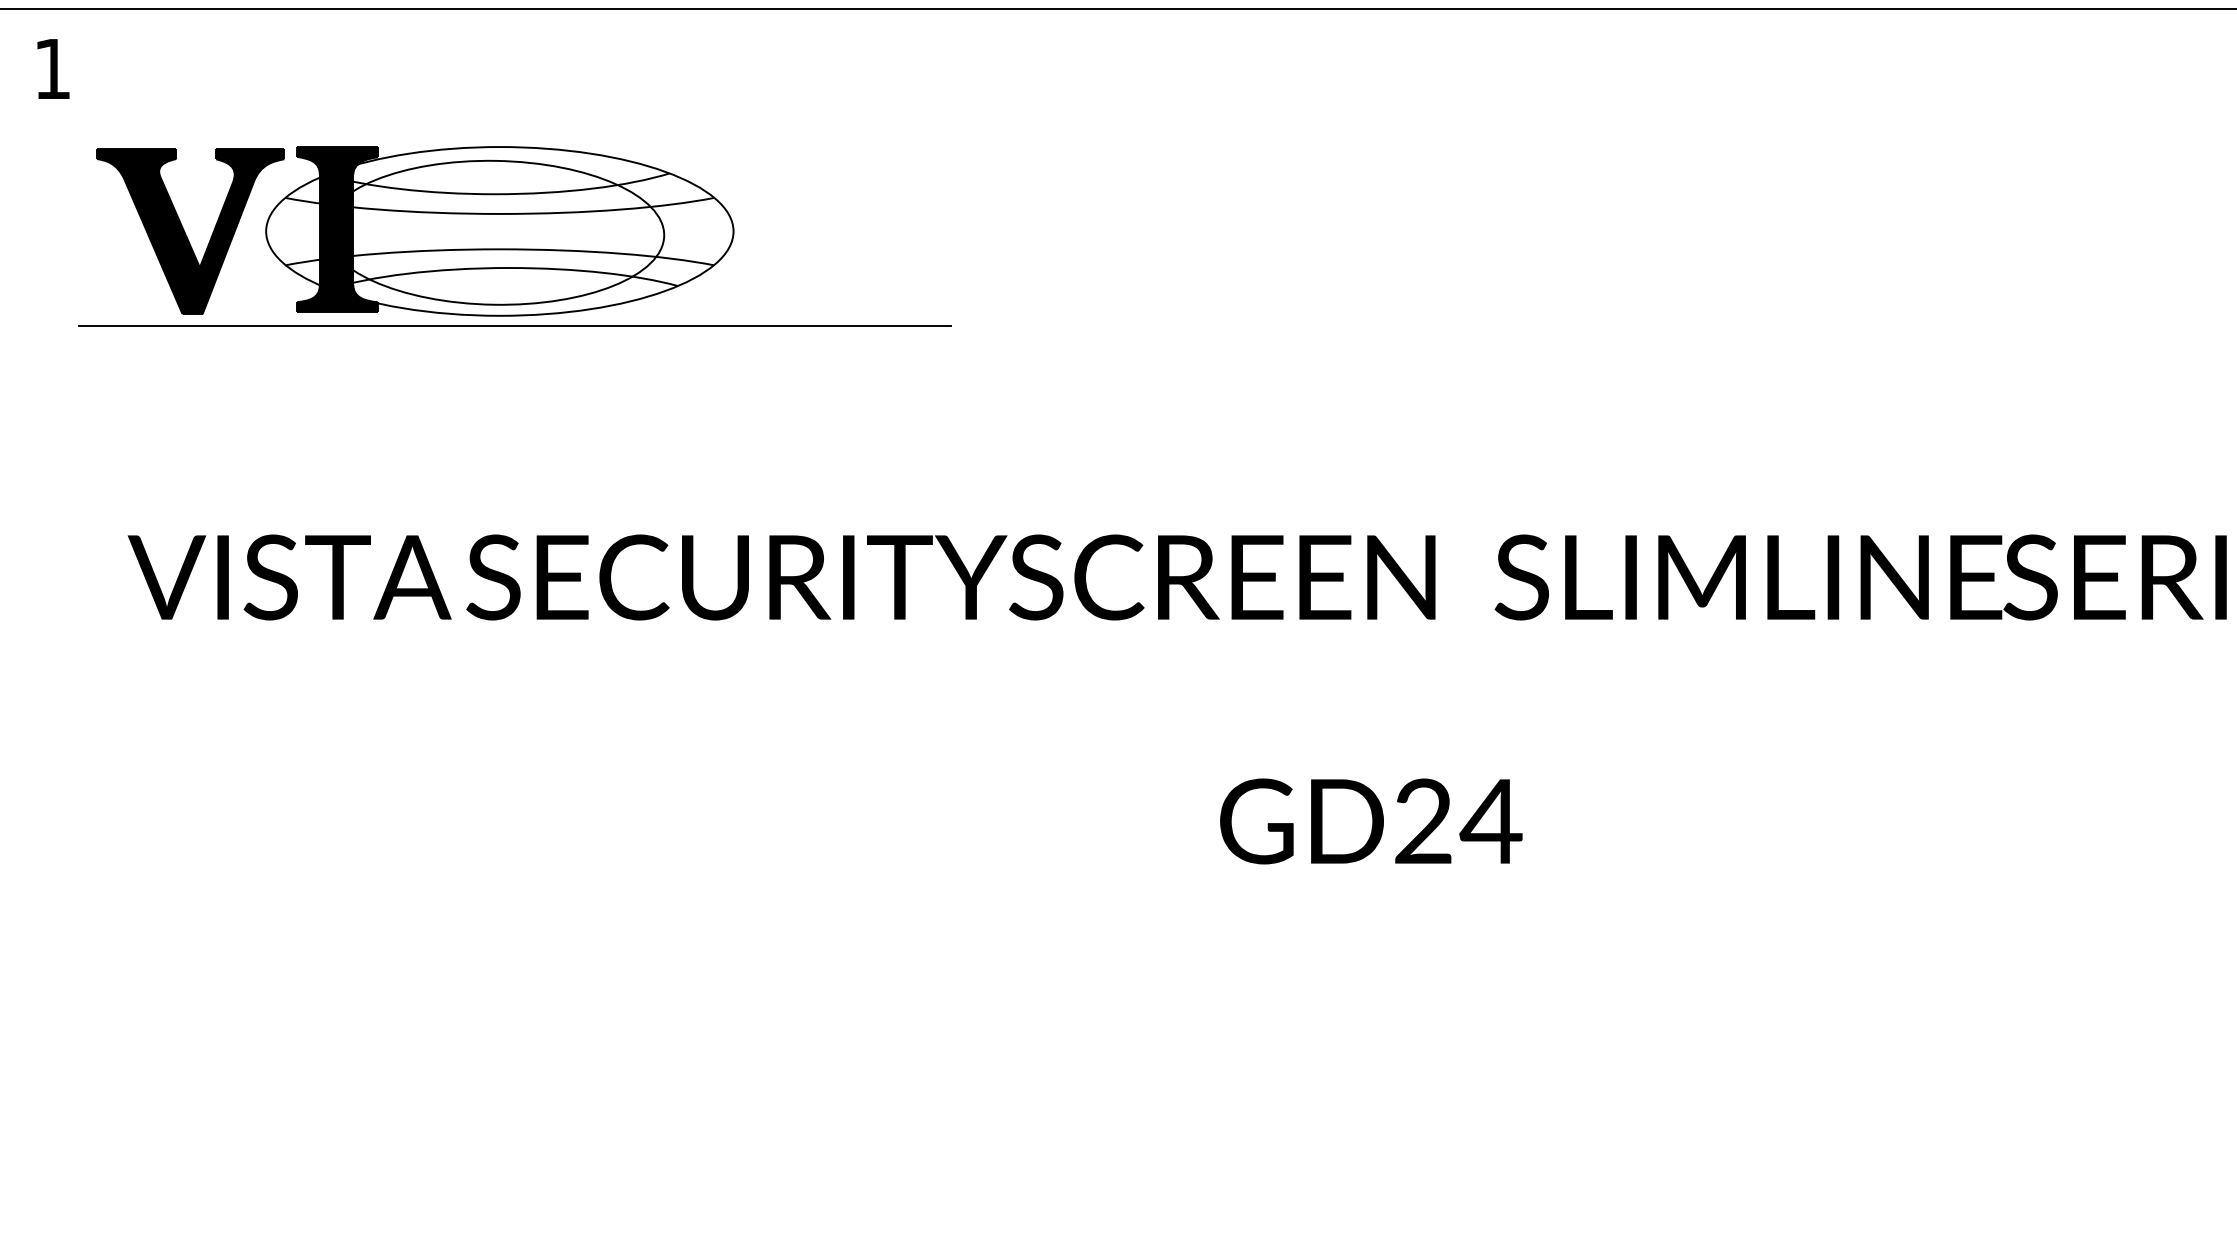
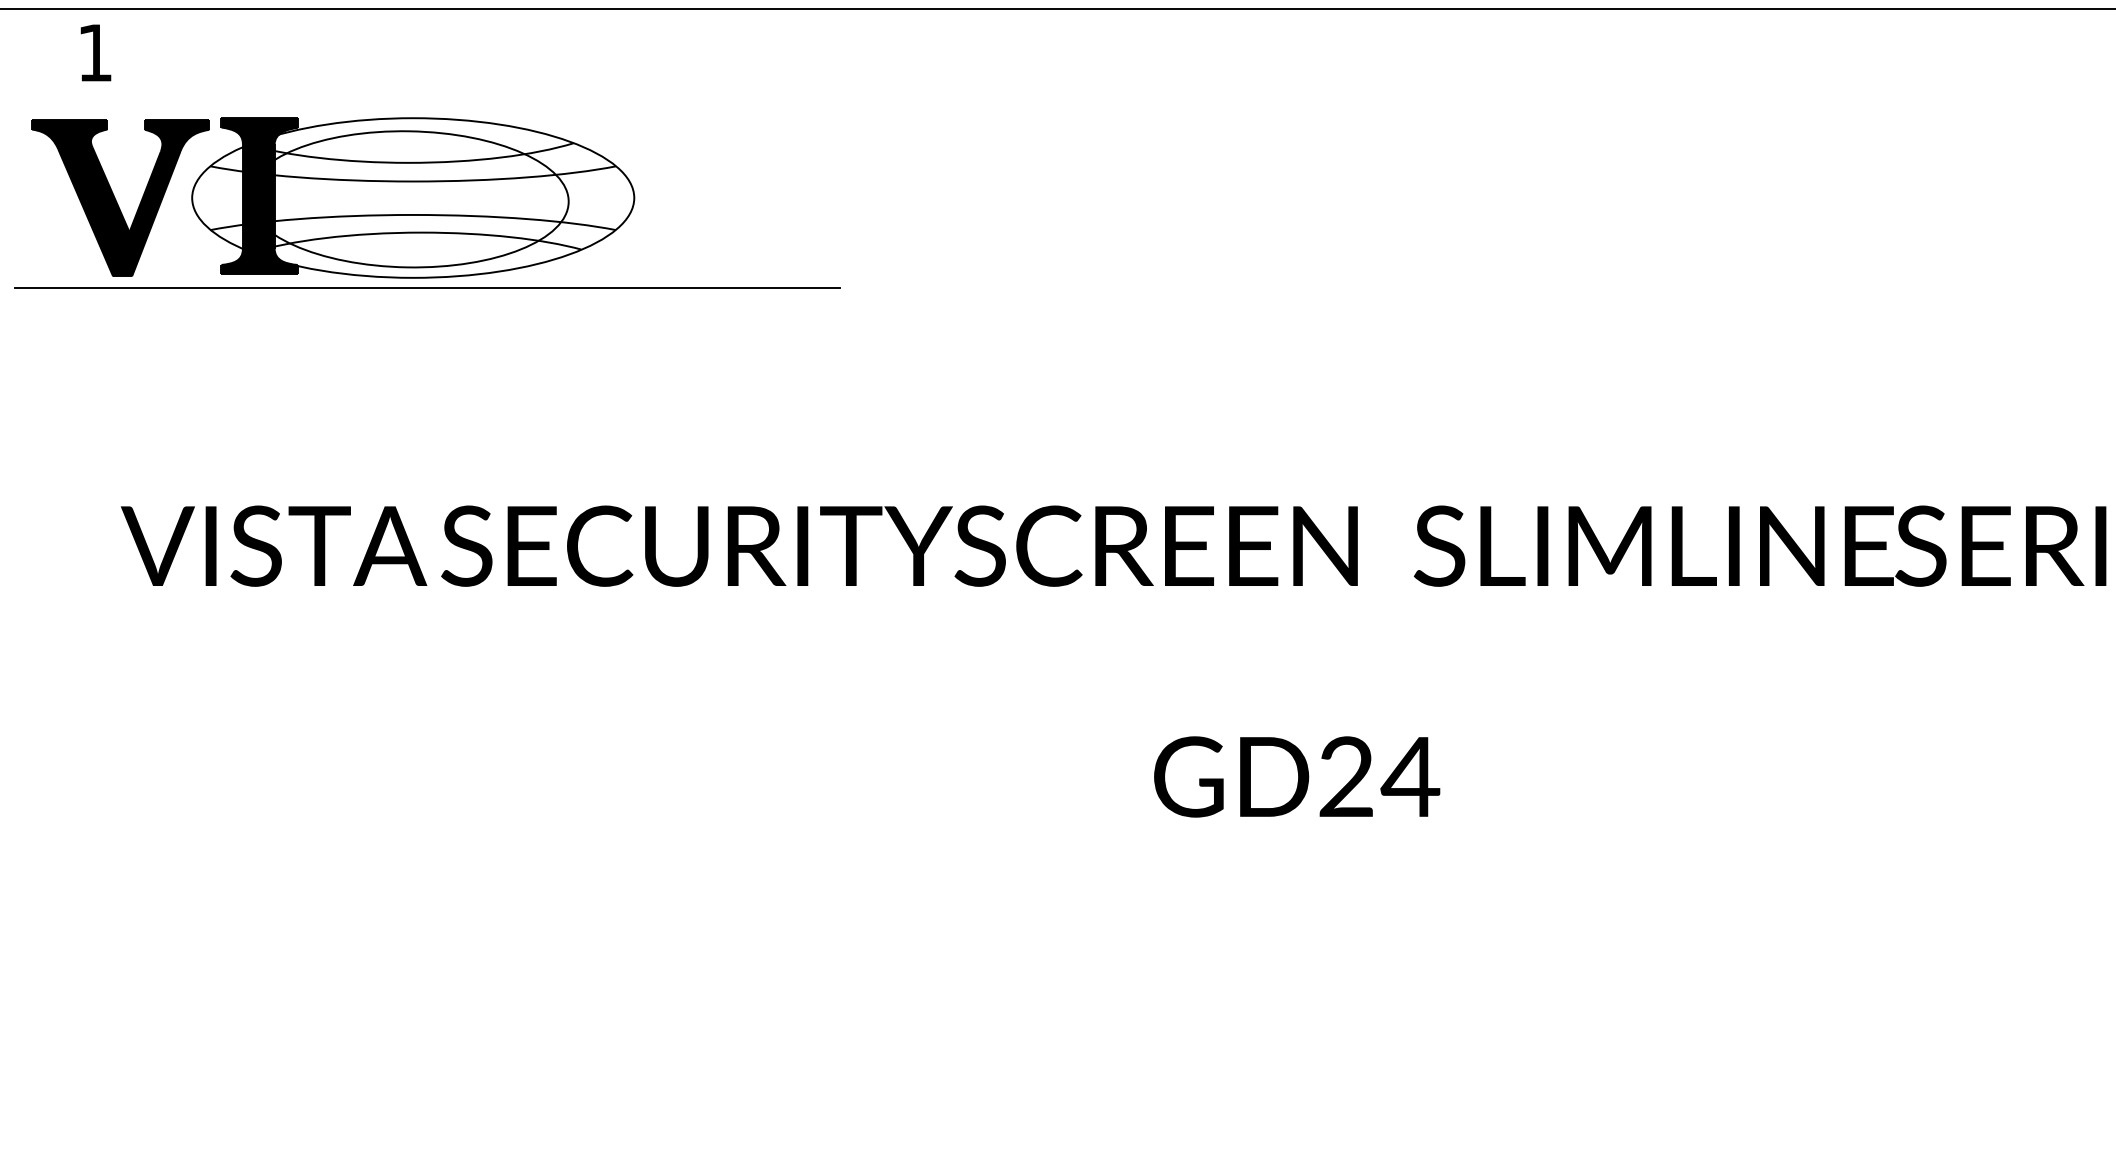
text: (53, 68) -> (96, 52), moved
part: (514, 236) -> (427, 202), moved

